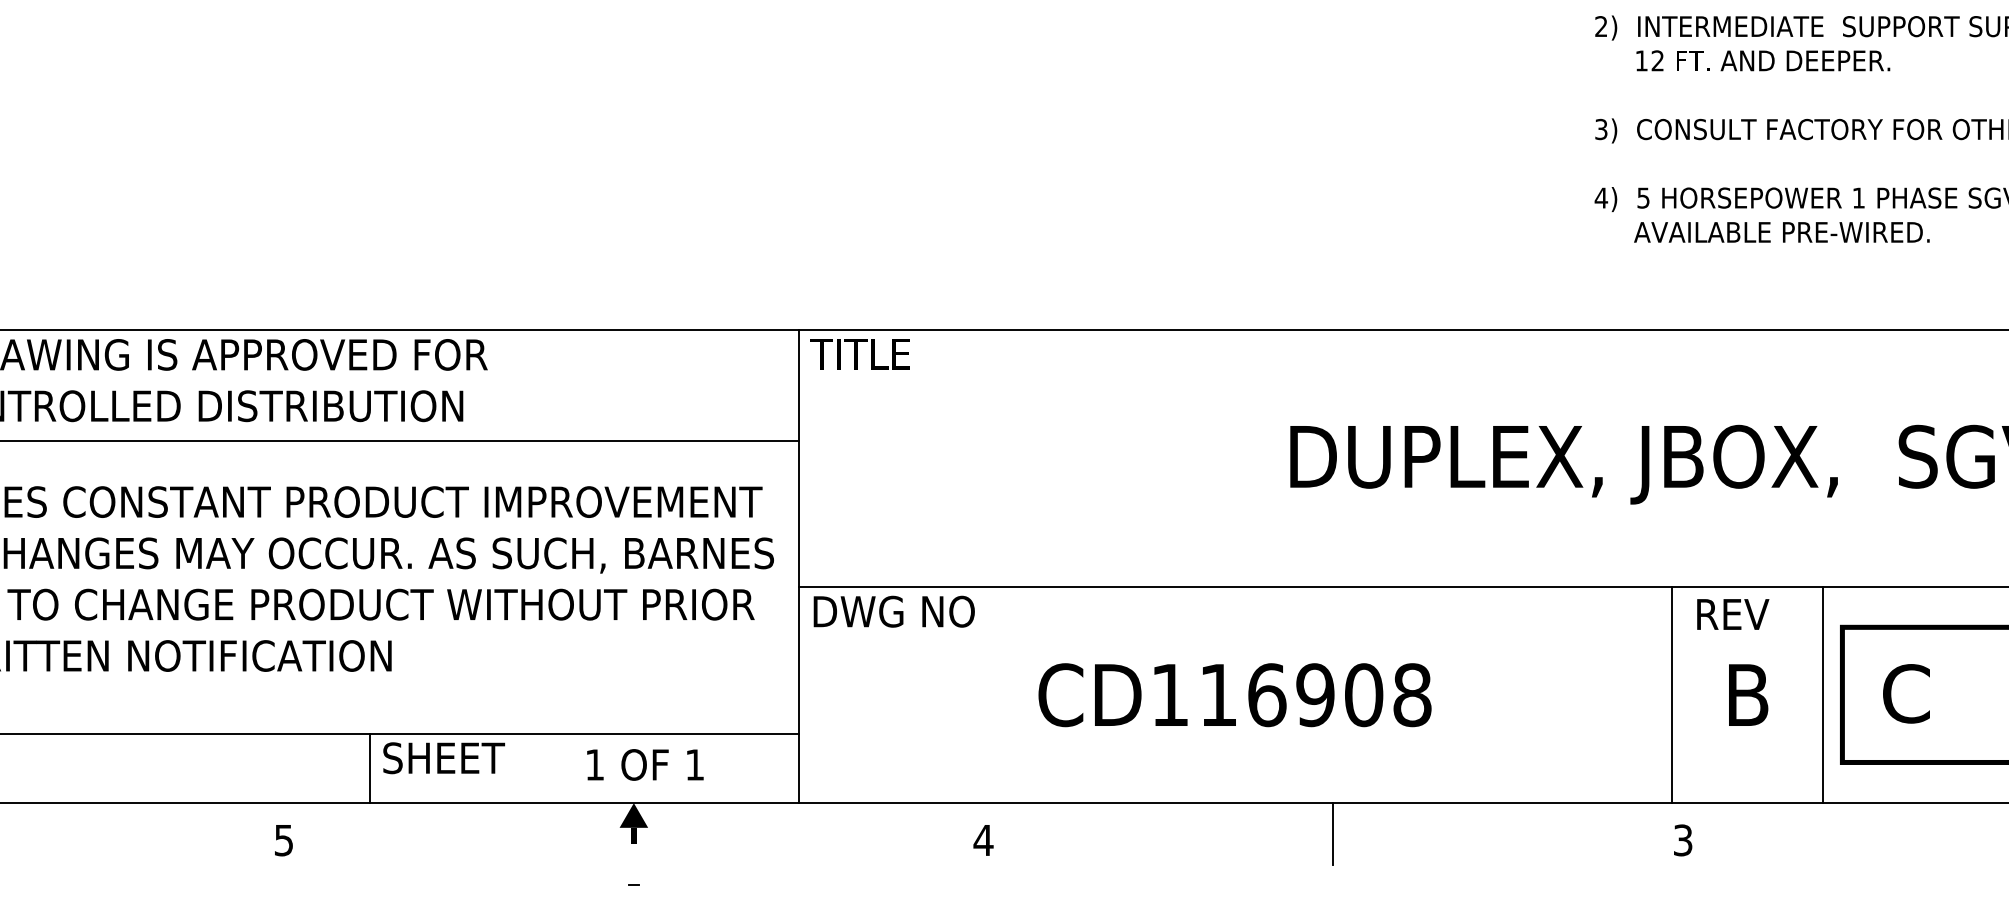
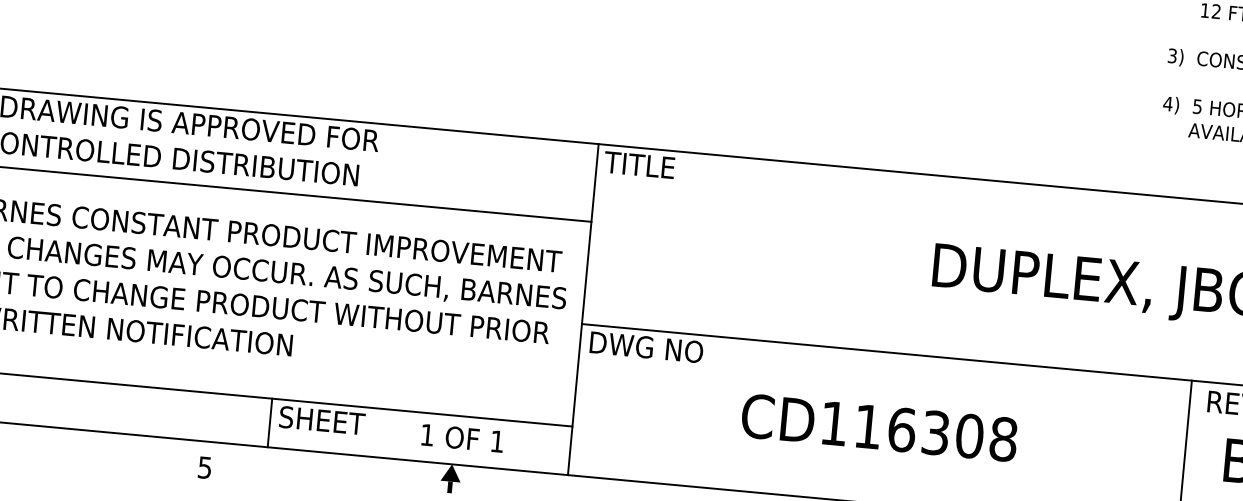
text: (1315, 695) -> (935, 433), CD116908 -> CD116308

